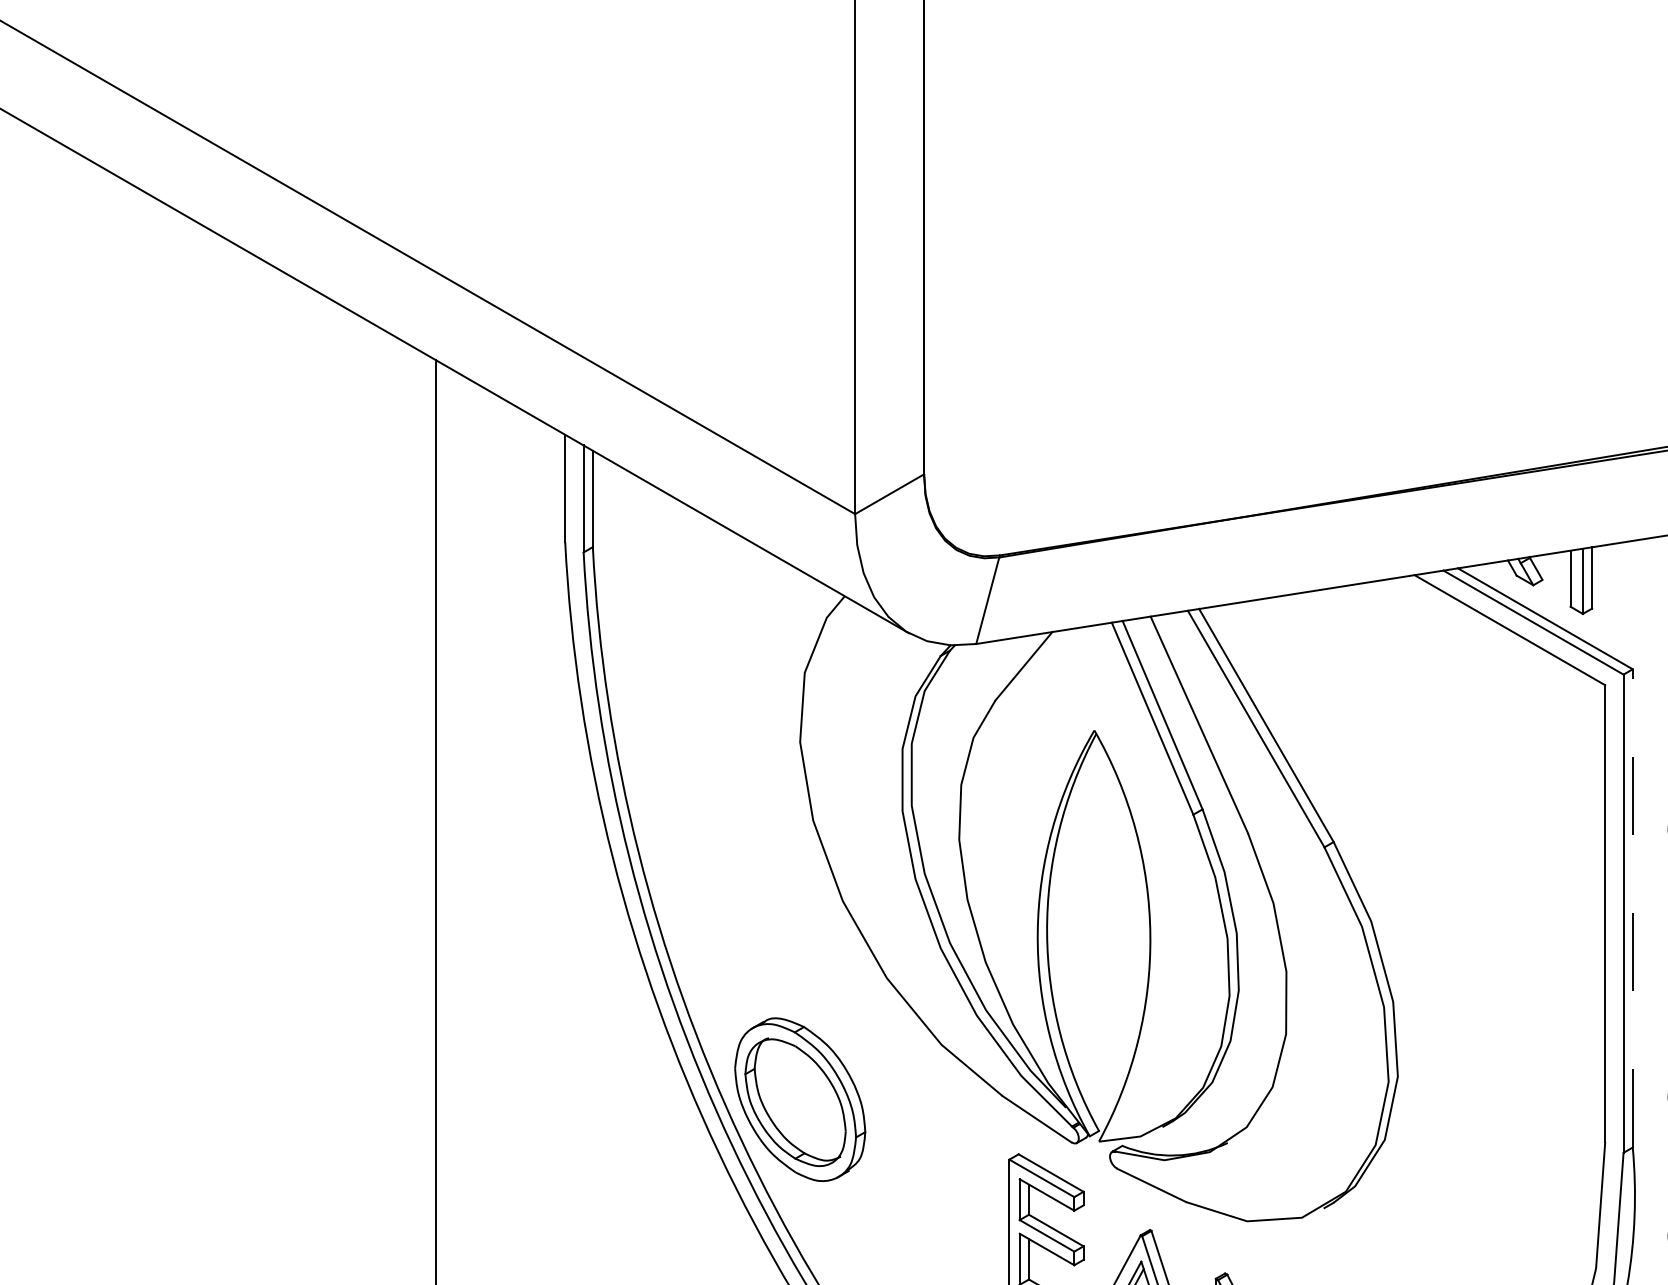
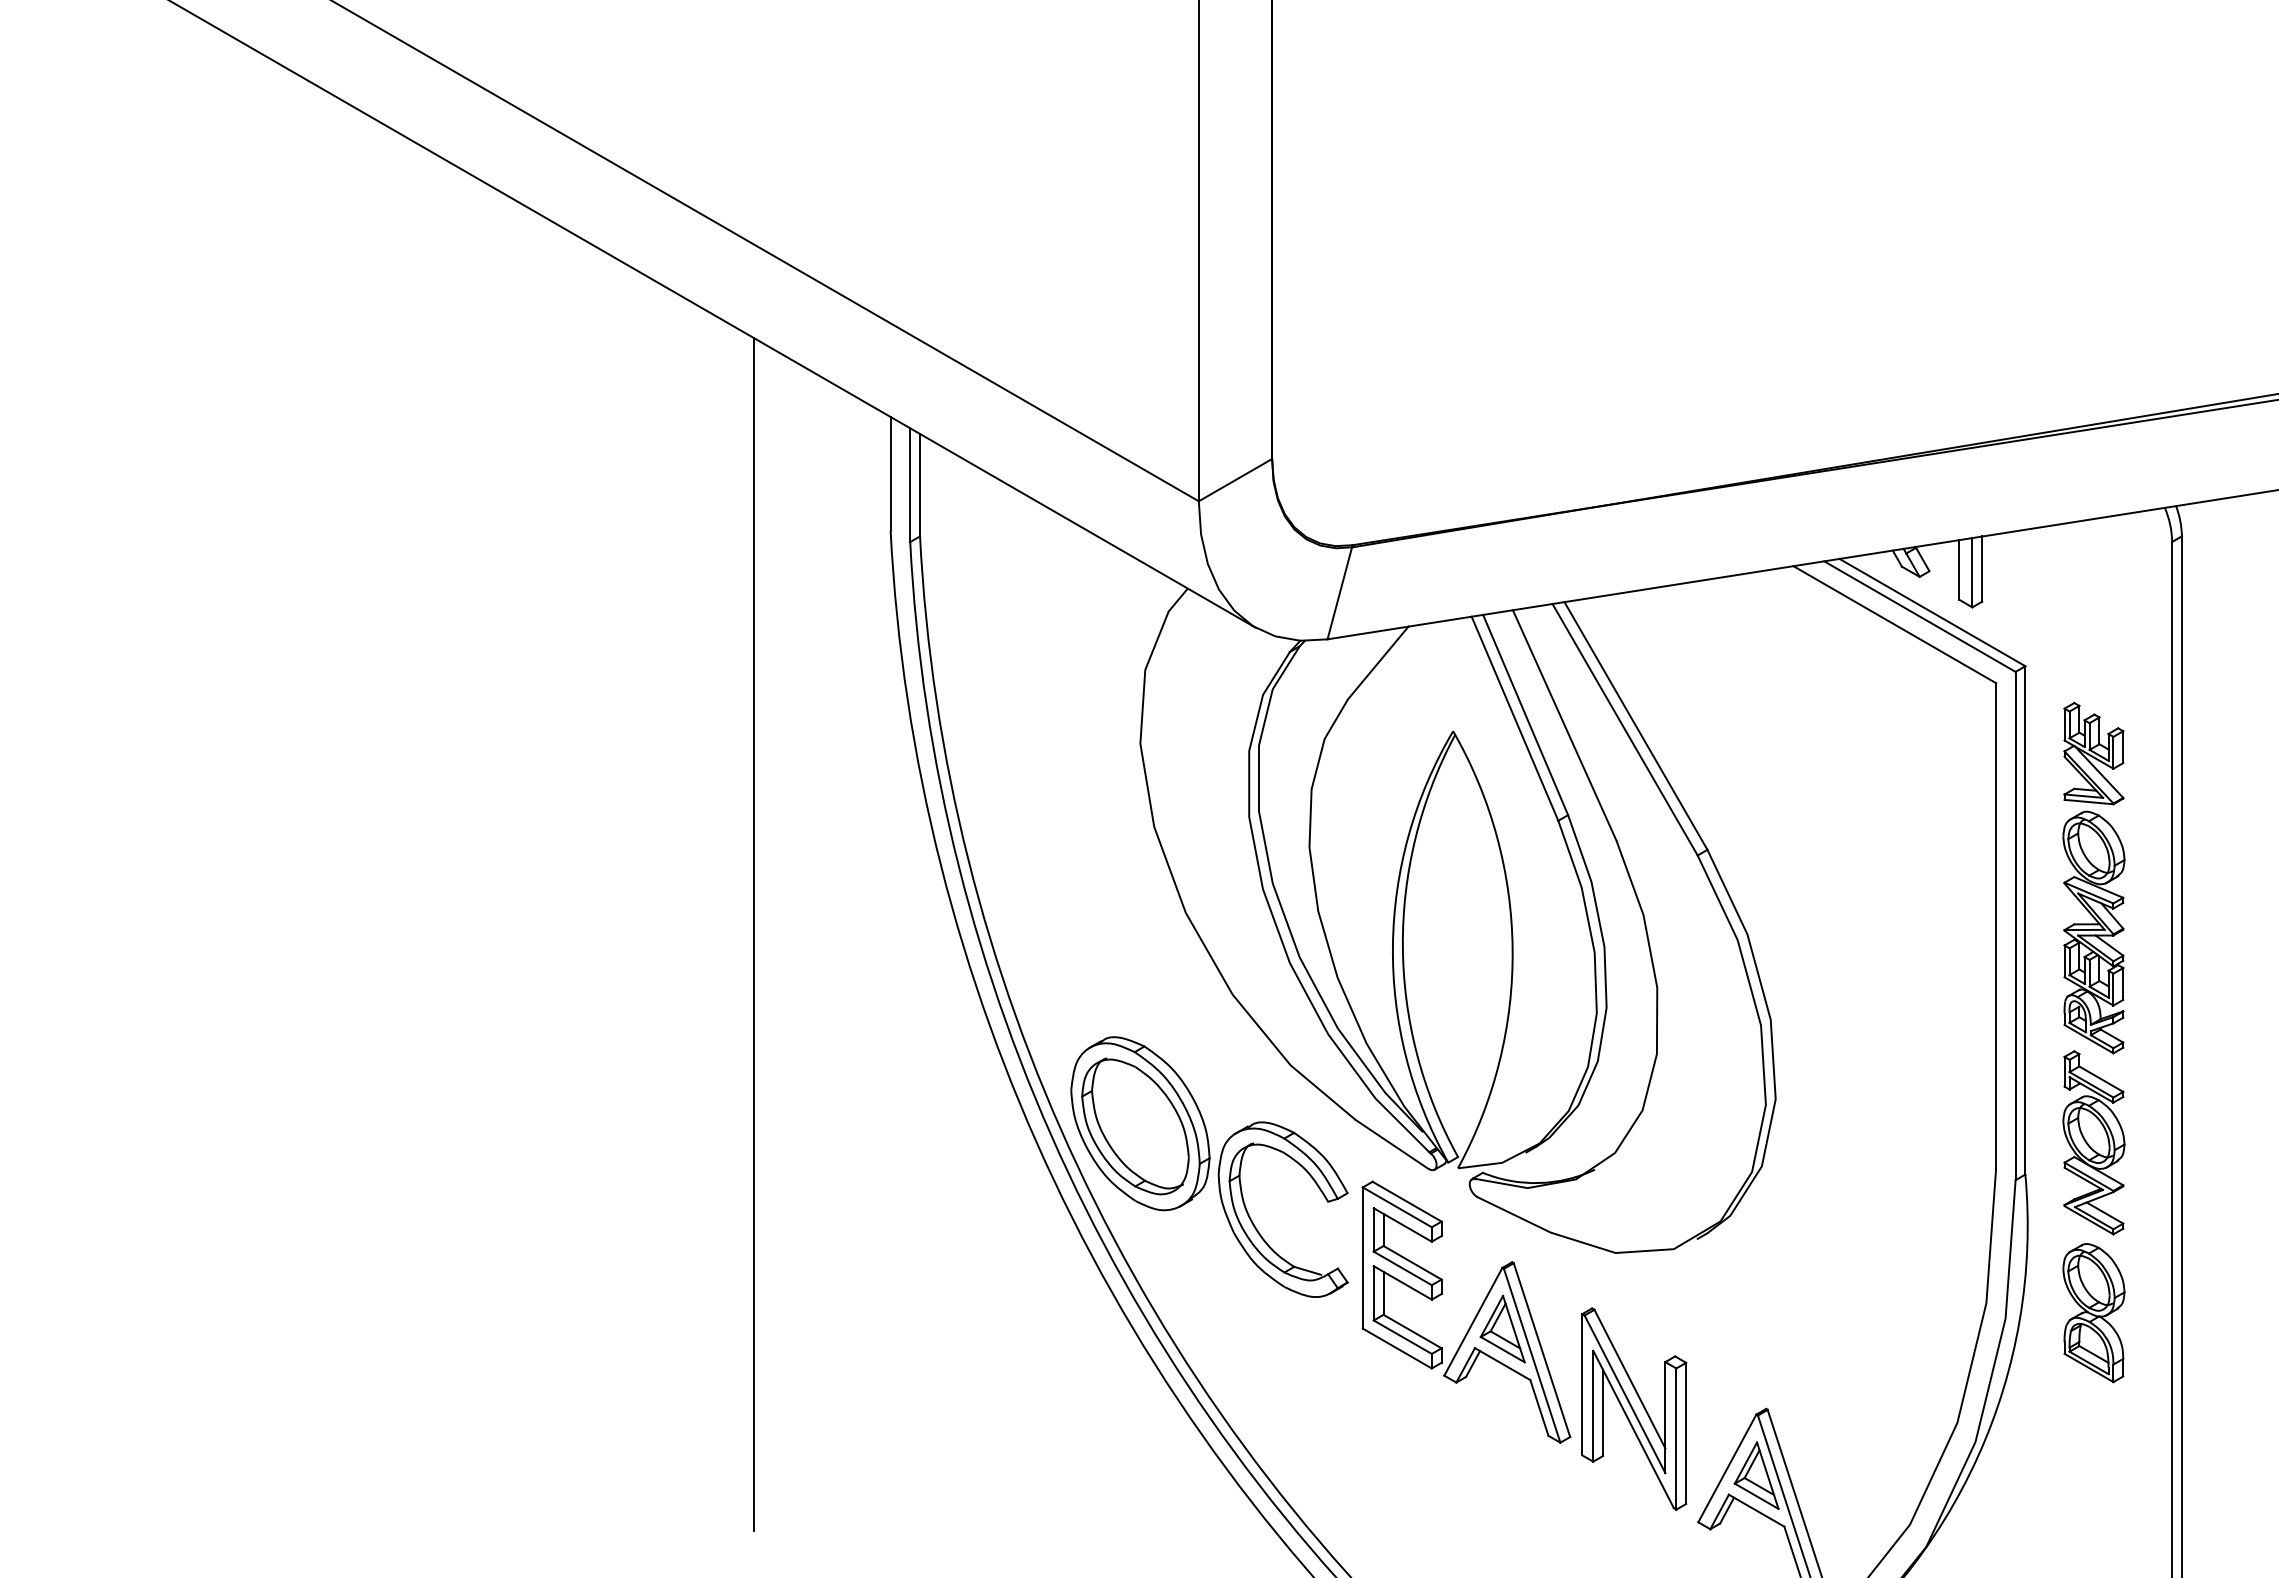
line: (1632, 907) -> (2025, 919), dashed -> solid
part: (908, 1195) -> (1255, 1225), added

